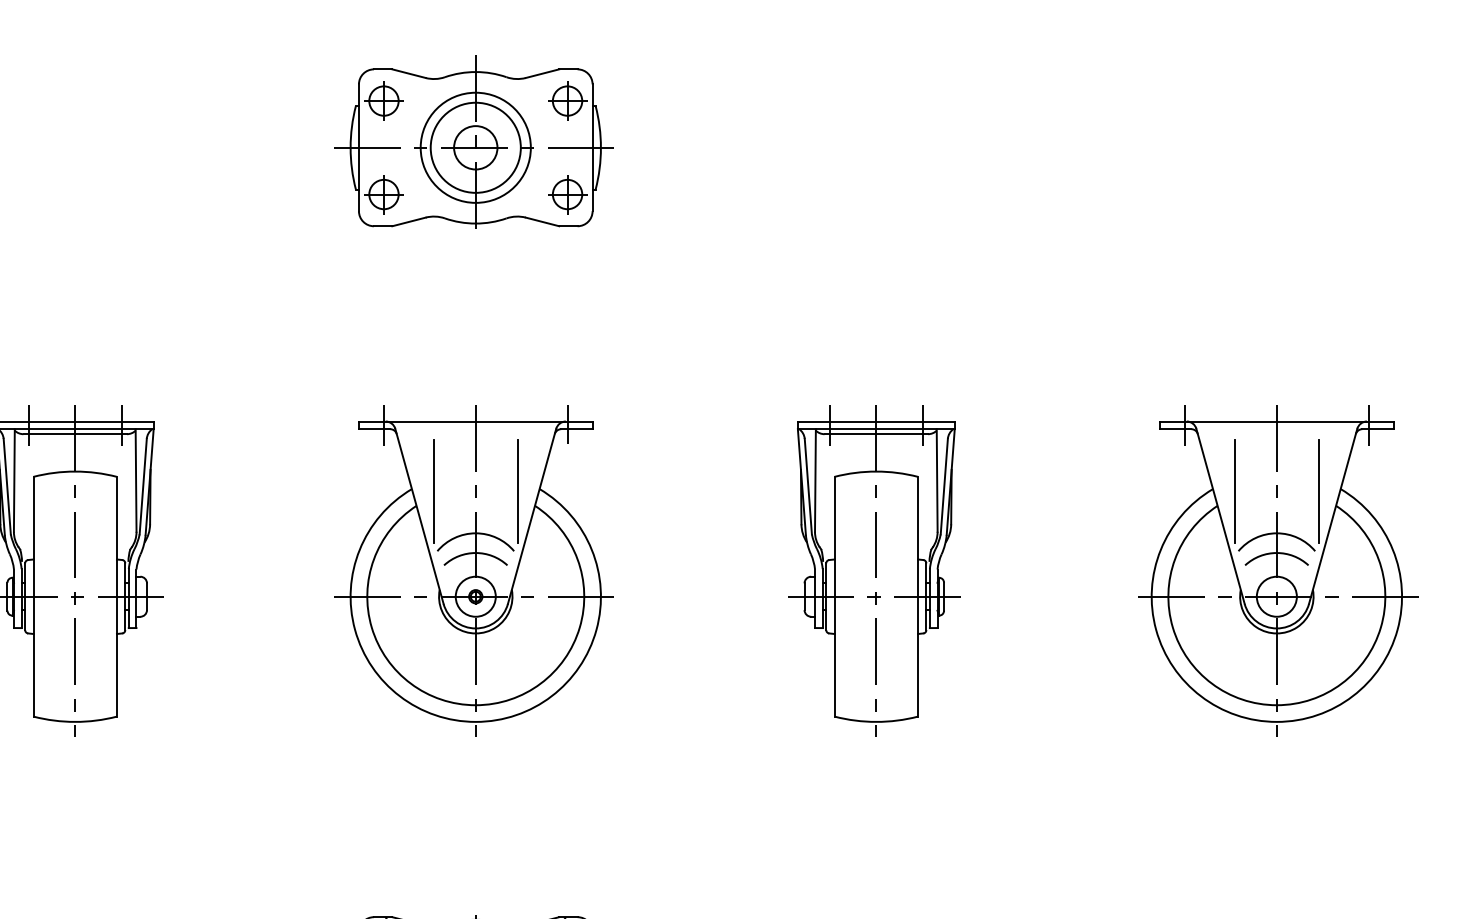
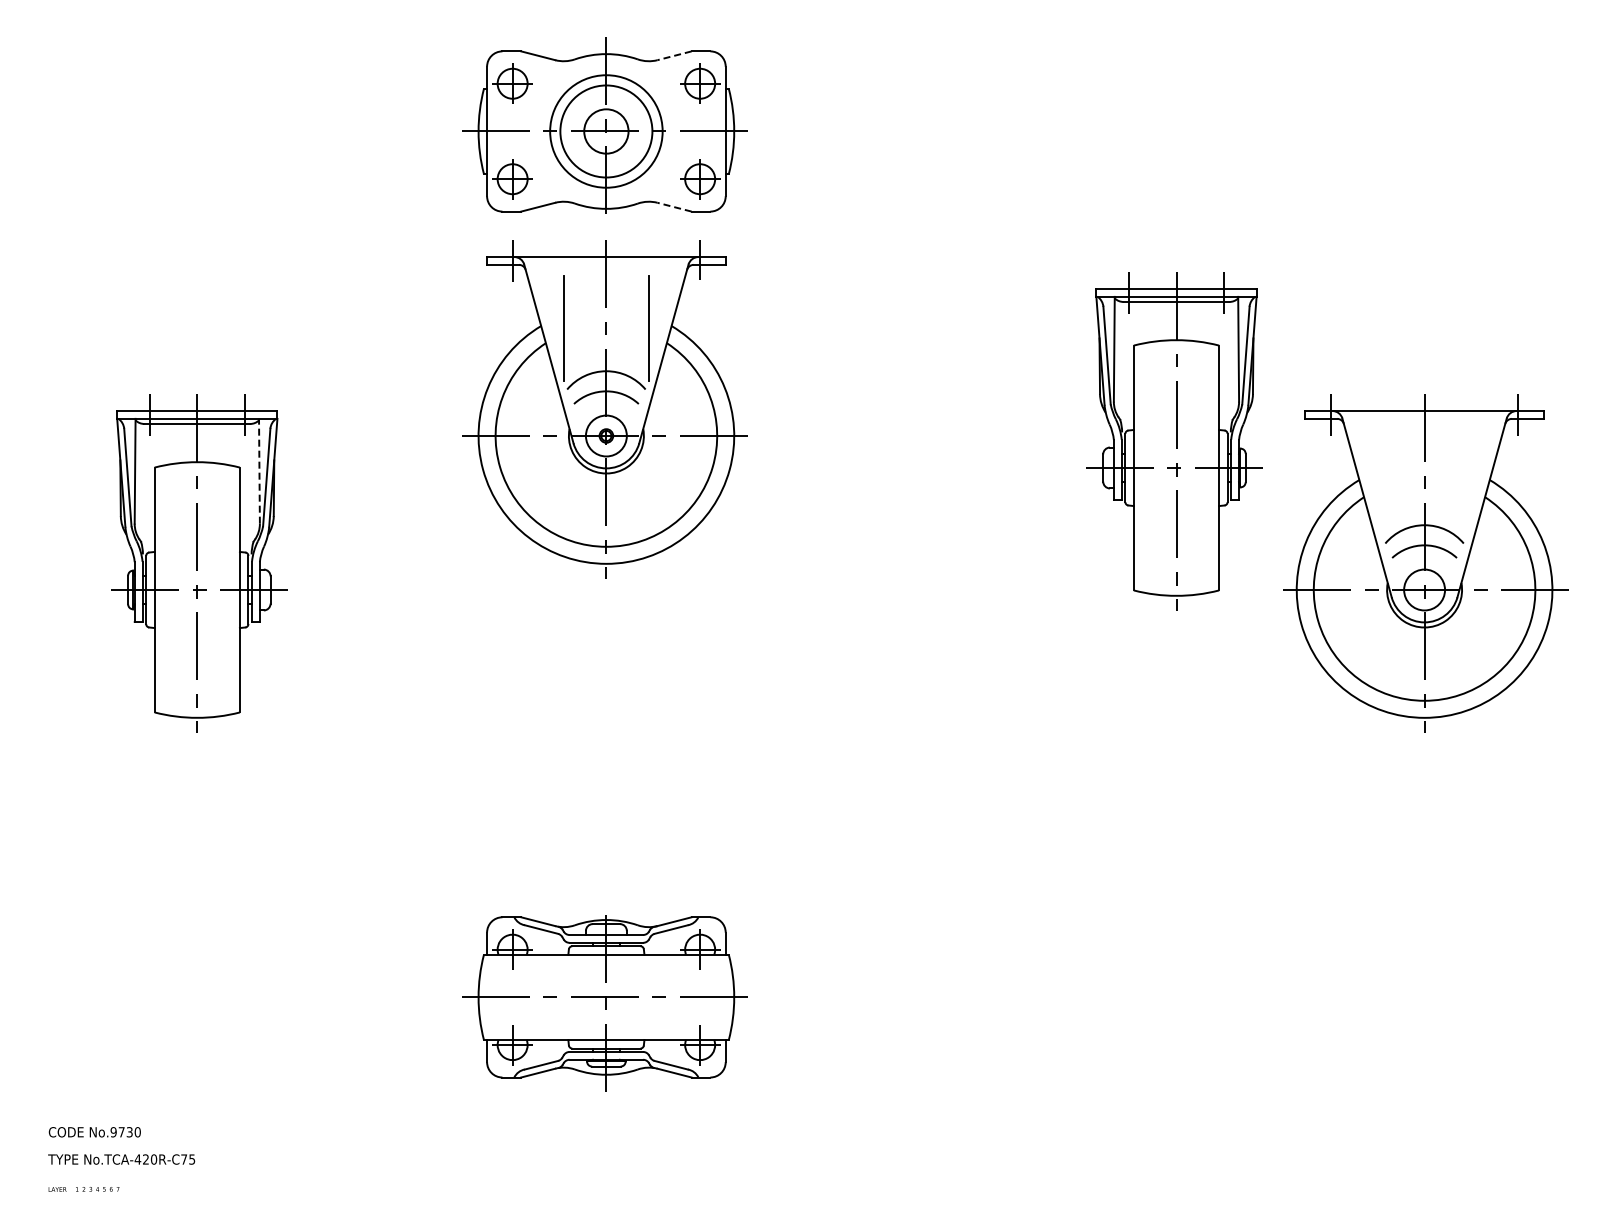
line: (542, 73) -> (674, 55), solid -> dashed
line: (542, 222) -> (674, 207), solid -> dashed
line: (136, 479) -> (259, 470), solid -> dashed
line: (1234, 491) -> (1381, 482), removed
line: (1318, 491) -> (1467, 482), removed
part: (473, 570) -> (604, 409), moved
part: (874, 570) -> (1174, 441), moved

